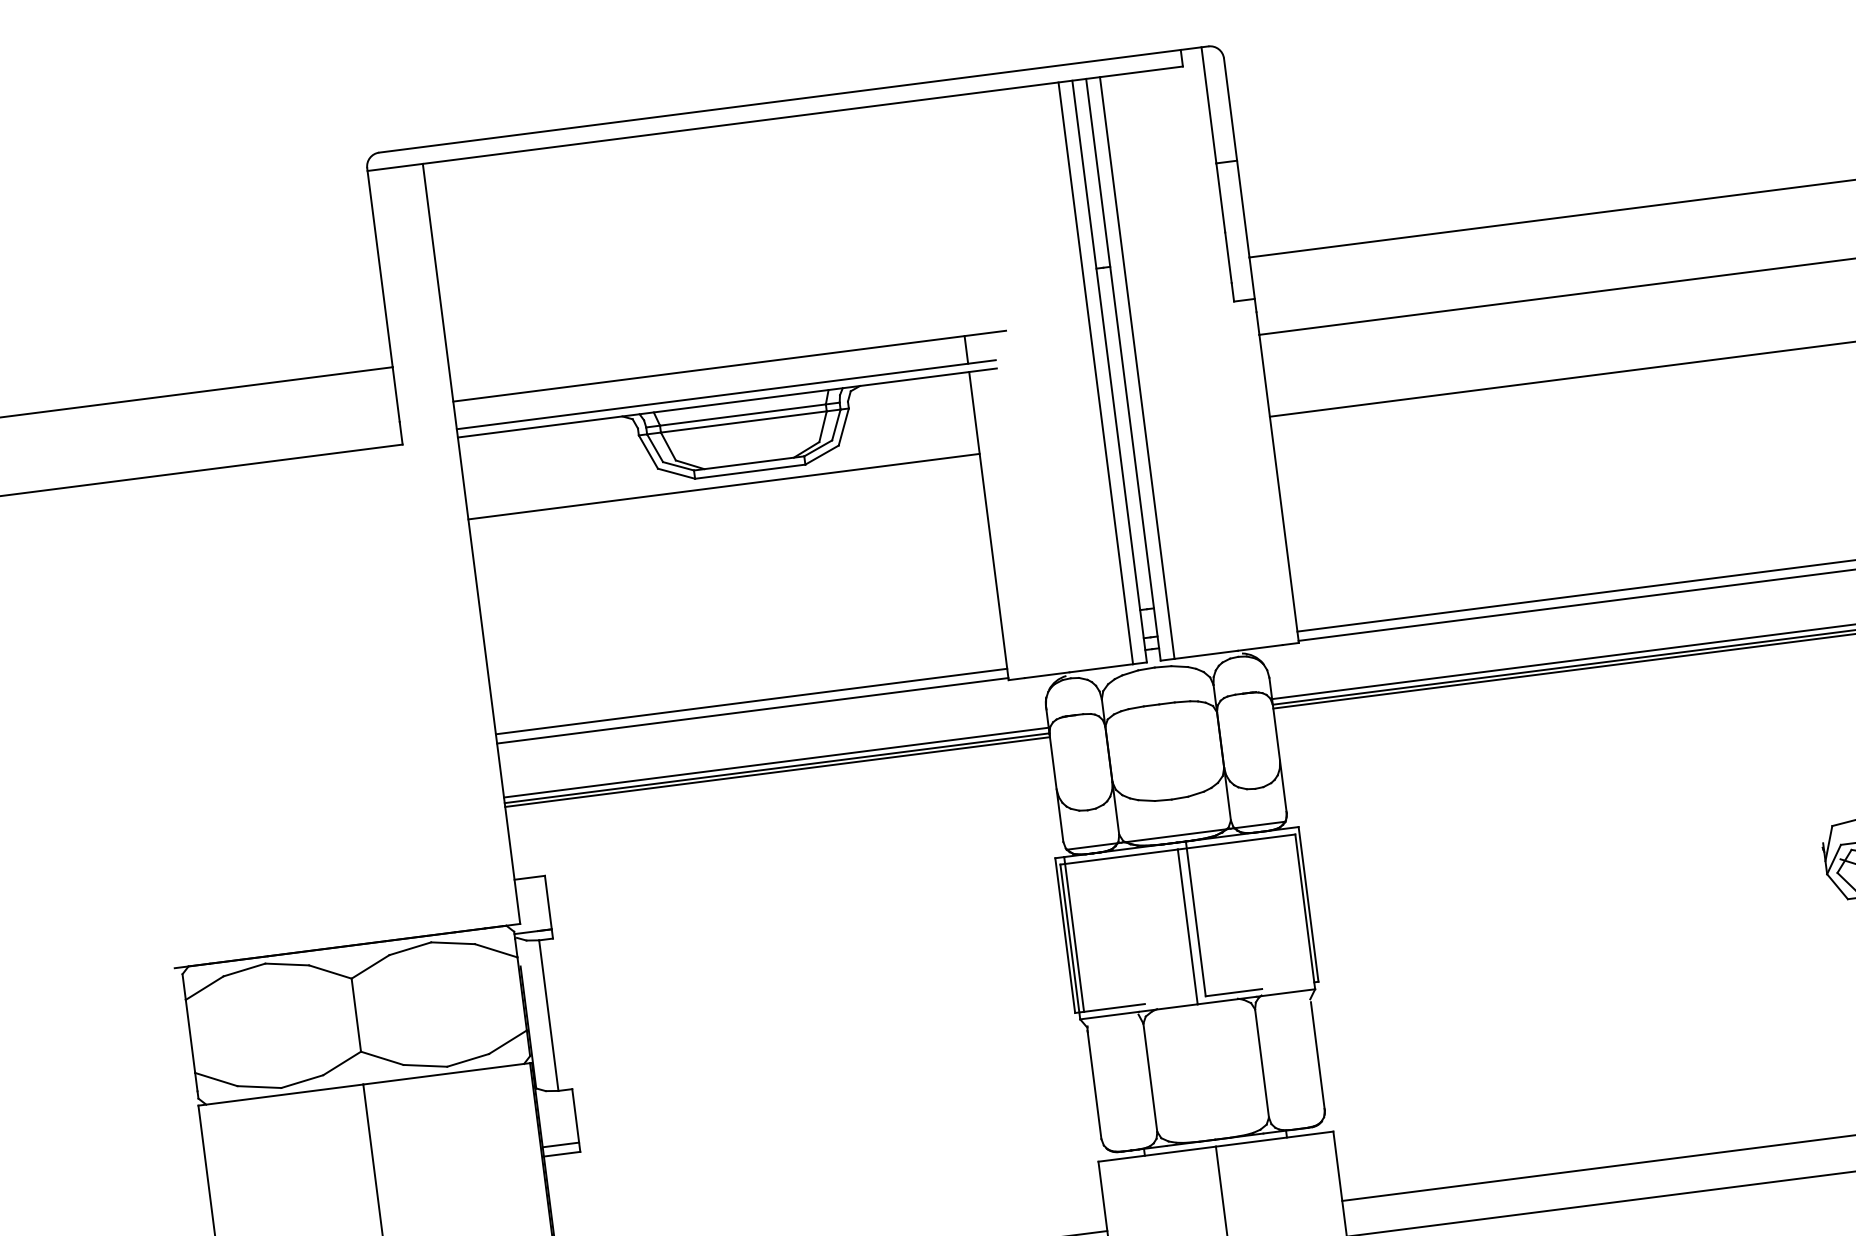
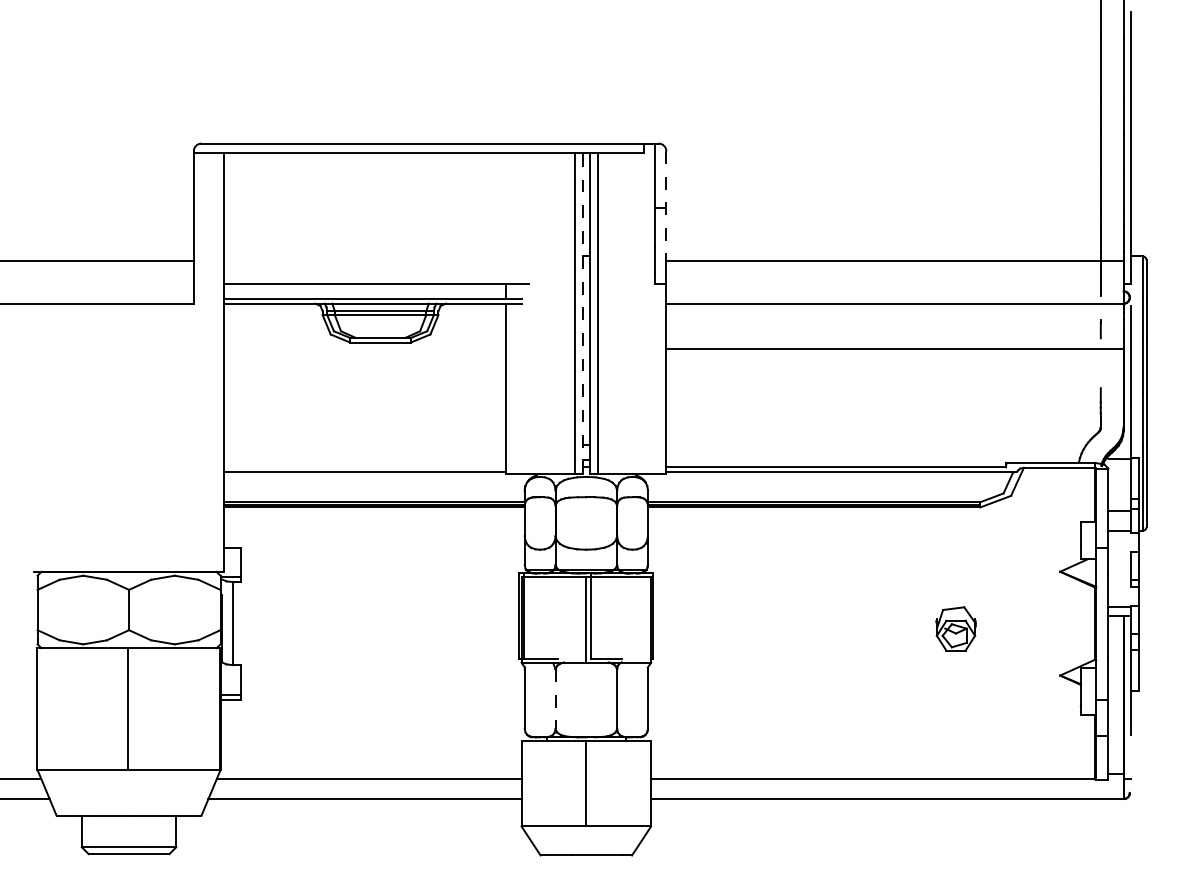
line: (1237, 158) -> (666, 206), solid -> dashed
line: (1109, 370) -> (582, 312), solid -> dashed
line: (724, 486) -> (365, 348), removed
line: (751, 701) -> (365, 467), removed
line: (1150, 1078) -> (555, 699), solid -> dashed

